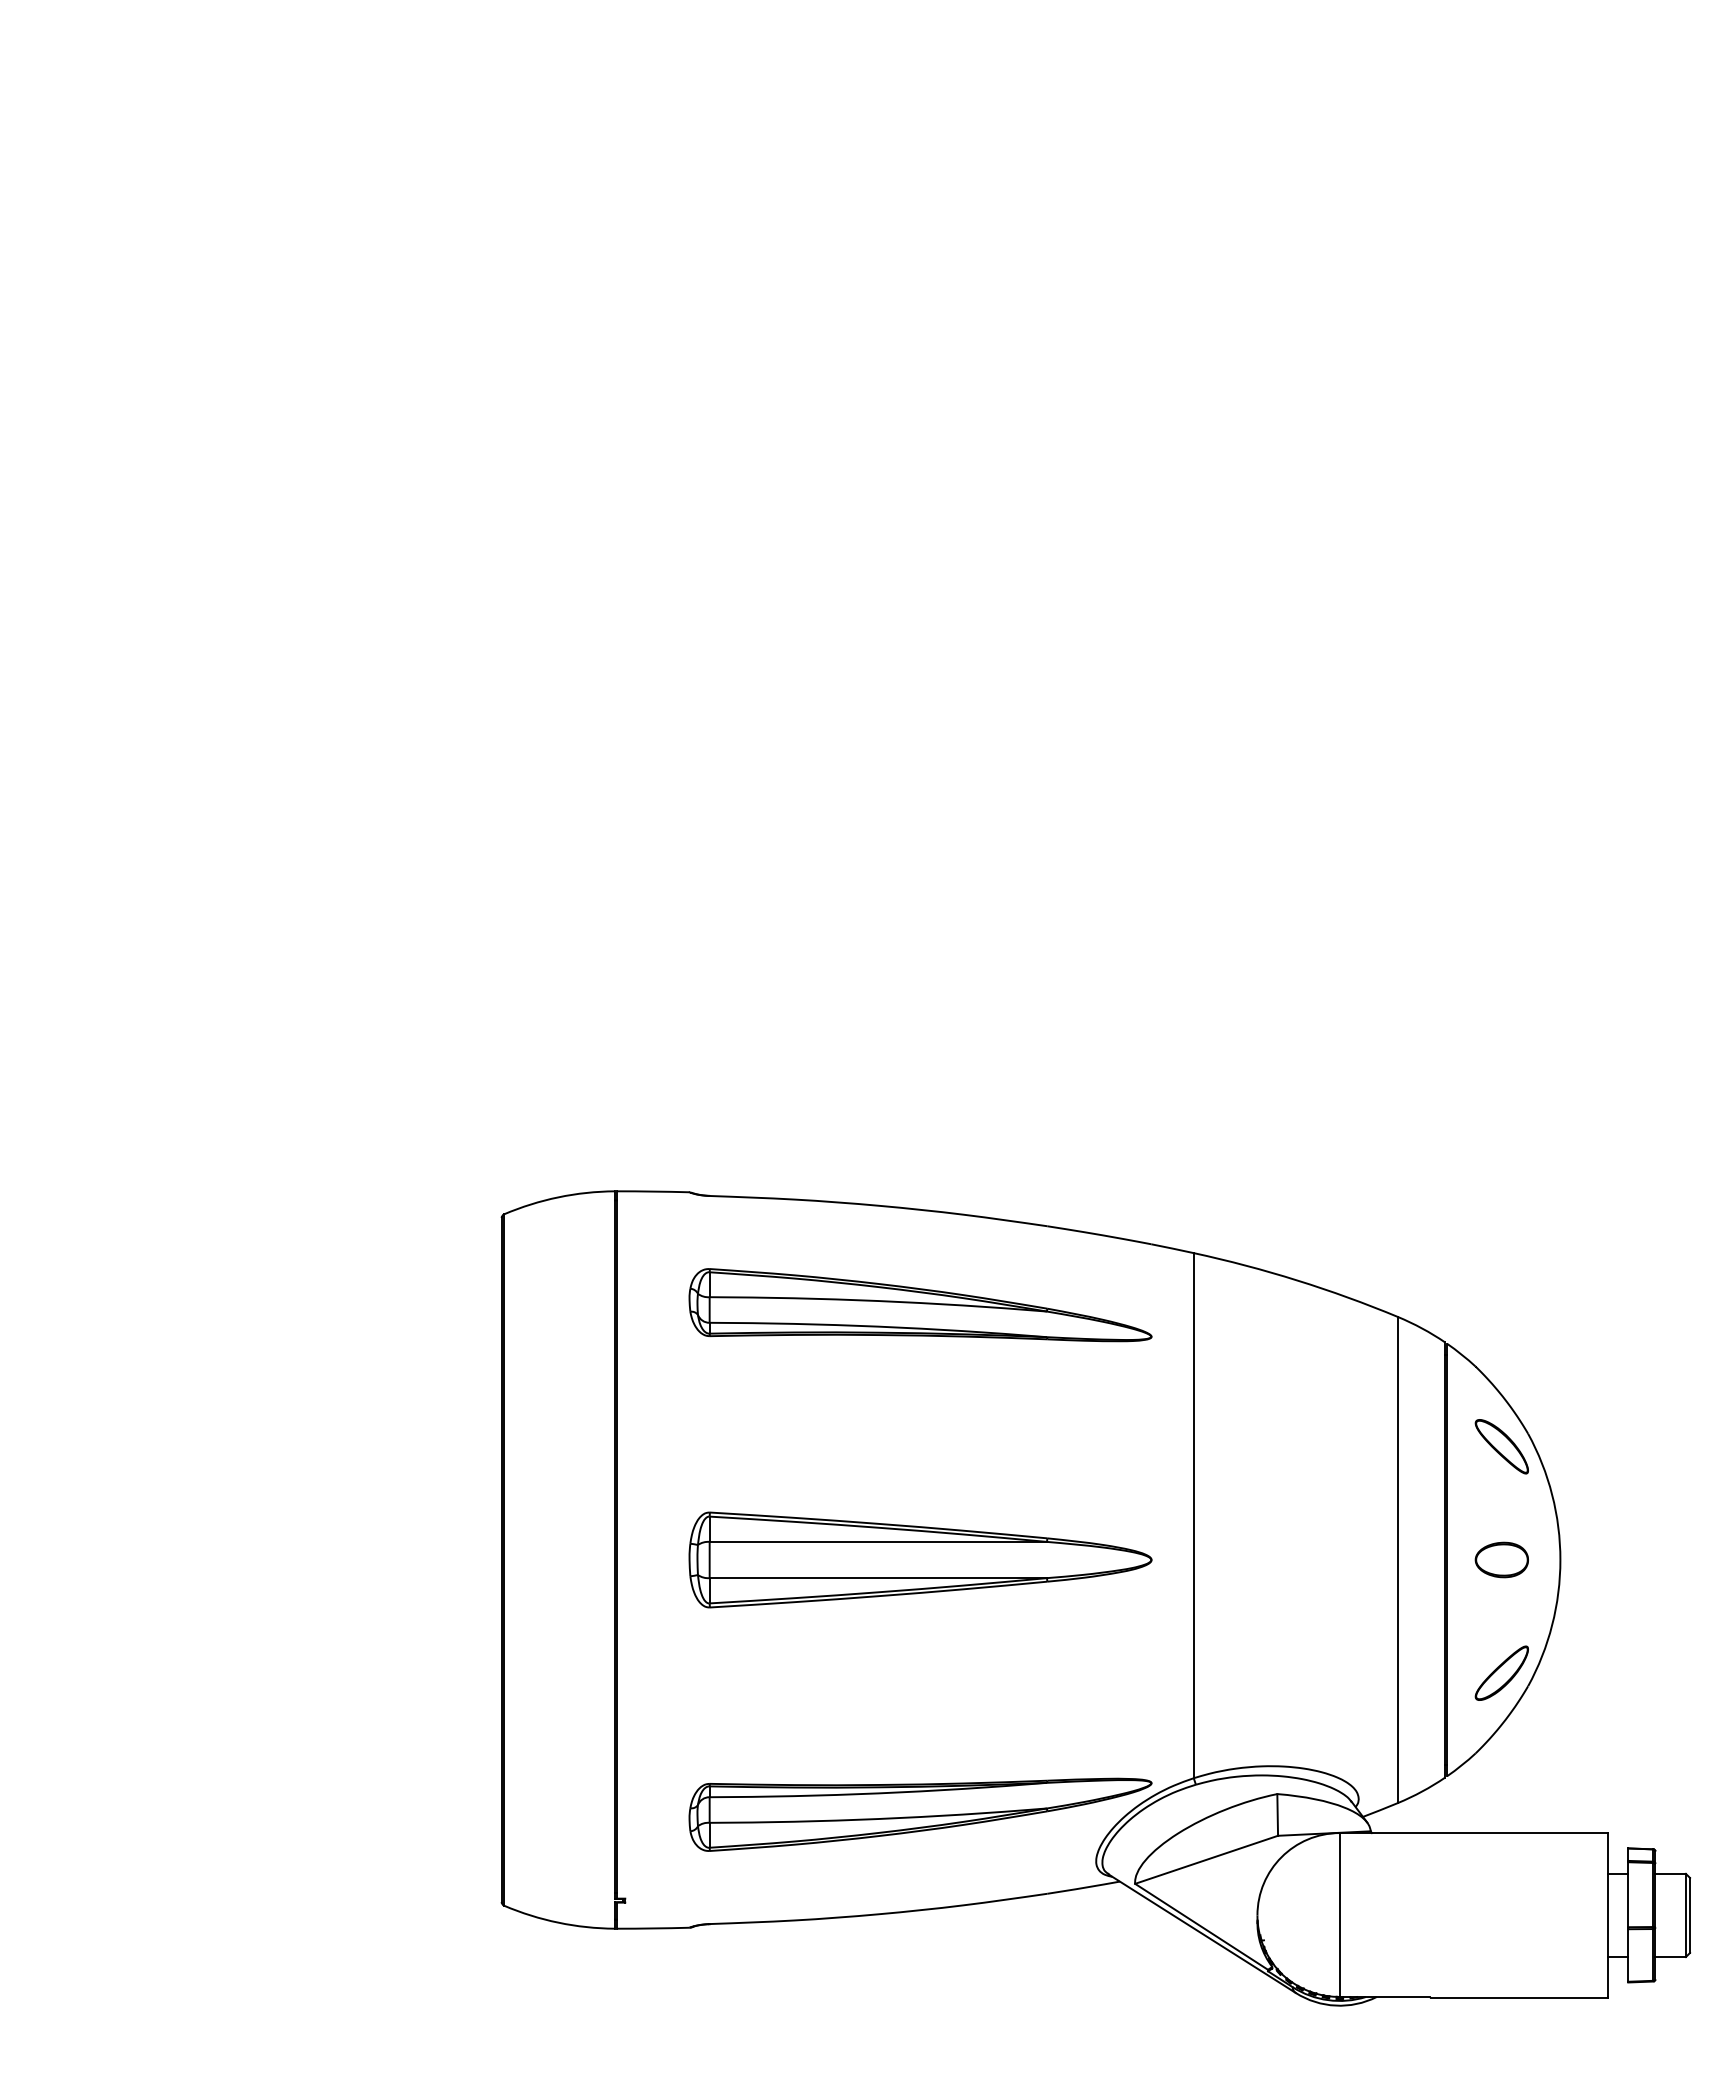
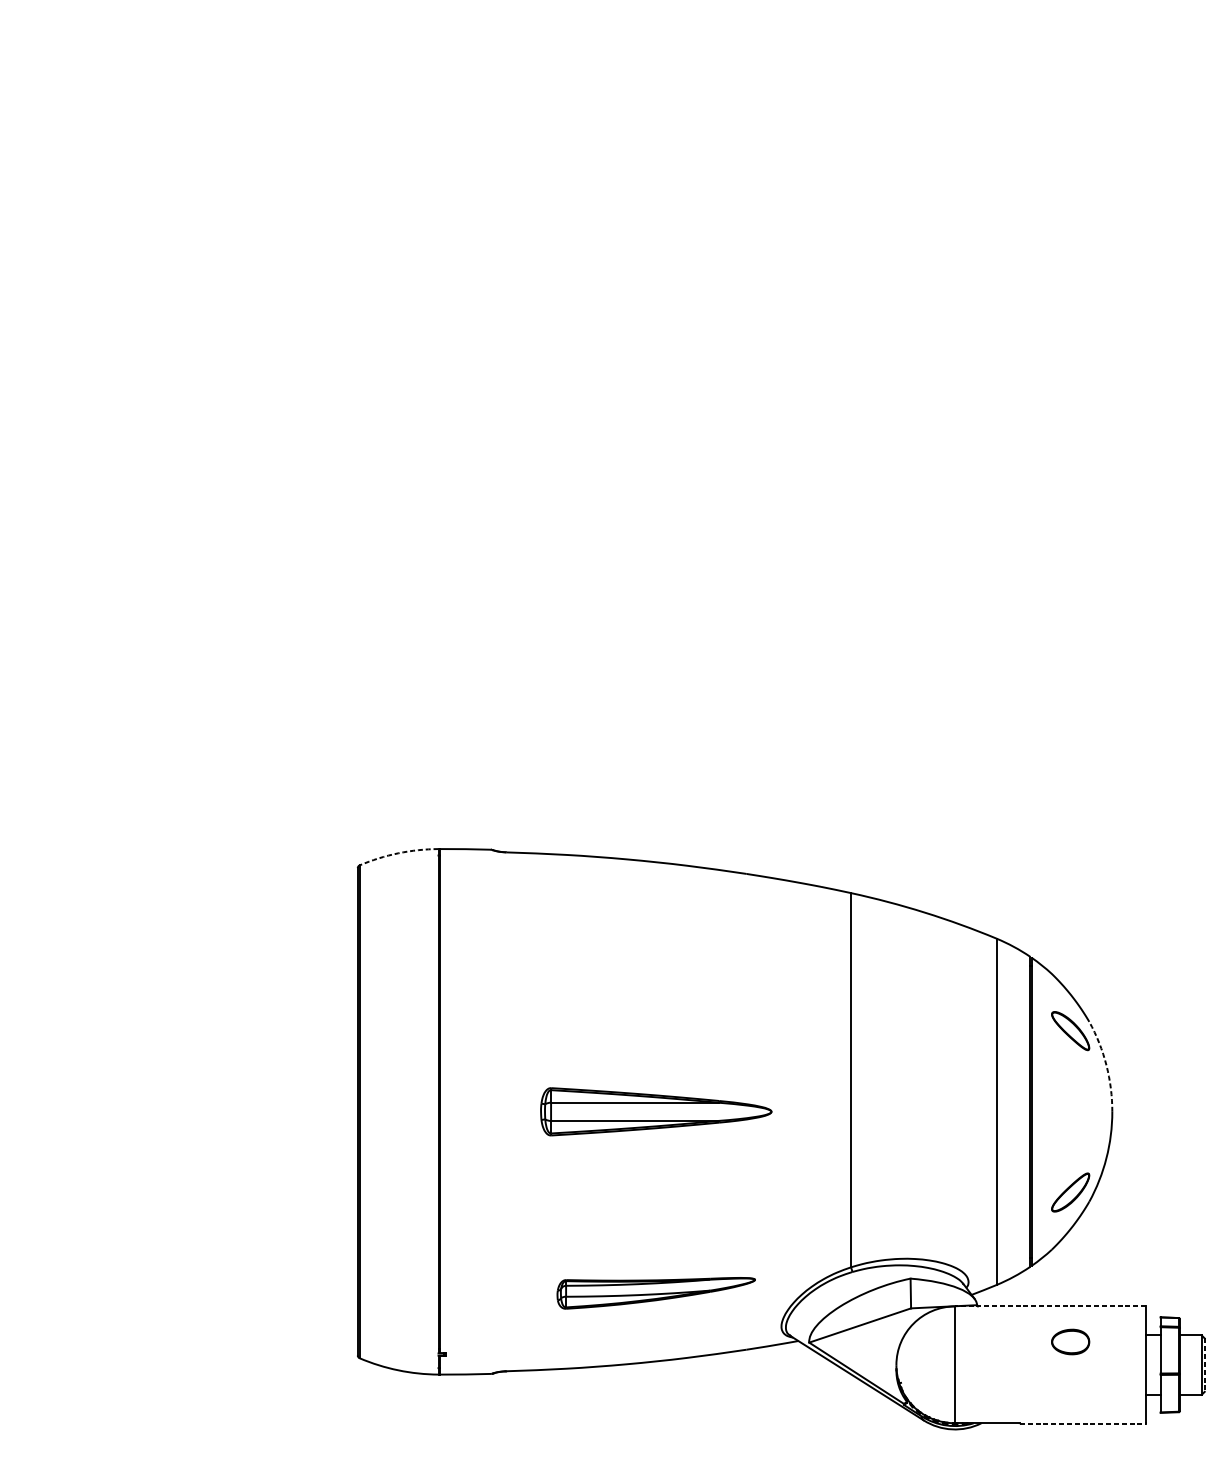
arc: (558, 1197) -> (398, 853), solid -> dashed
part: (920, 1305) -> (656, 930), removed
arc: (1552, 1494) -> (1106, 1065), solid -> dashed
part: (920, 1559) -> (656, 1111), size x0.7
part: (1501, 1559) -> (1070, 1341), moved
part: (920, 1814) -> (656, 1293), size x0.6
line: (1473, 1833) -> (1050, 1306), solid -> dashed
line: (1690, 1915) -> (1205, 1365), solid -> dashed
line: (1519, 1997) -> (1083, 1423), solid -> dashed

